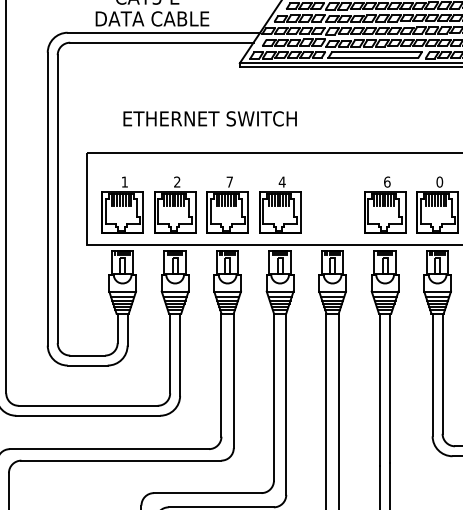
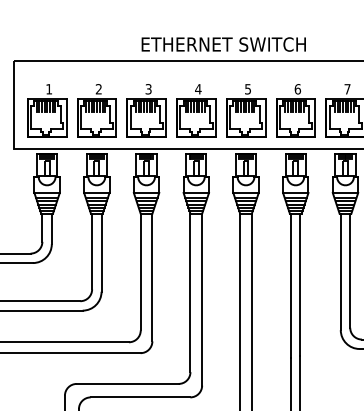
text: (209, 118) -> (223, 44), moved
text: (229, 181) -> (148, 88), 7 -> 3
text: (439, 181) -> (347, 88), 0 -> 7
part: (332, 204) -> (245, 110), added

